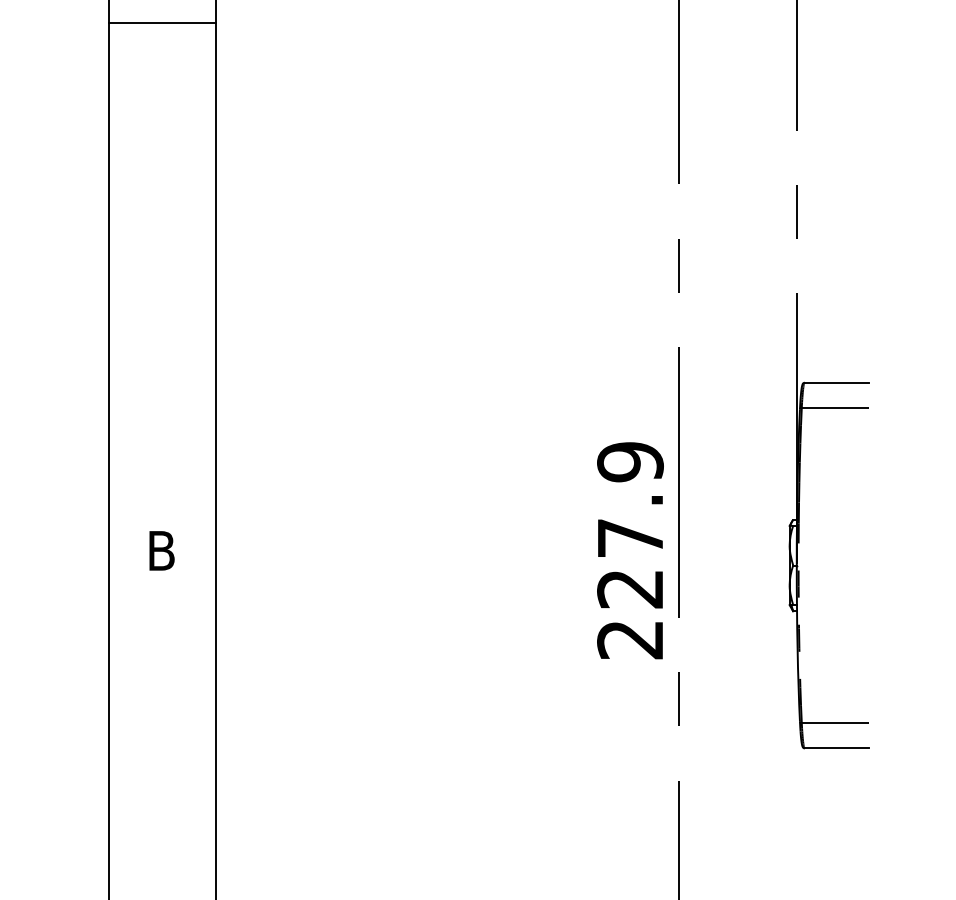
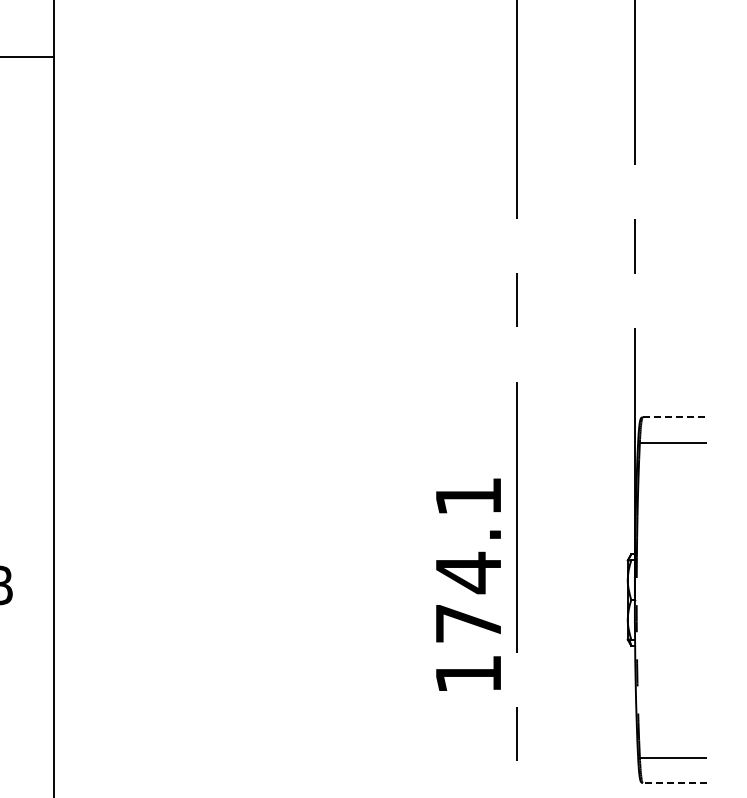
line: (837, 382) -> (675, 417), solid -> dashed
text: (630, 550) -> (468, 585), 227.9 -> 174.1
line: (836, 748) -> (674, 783), solid -> dashed

